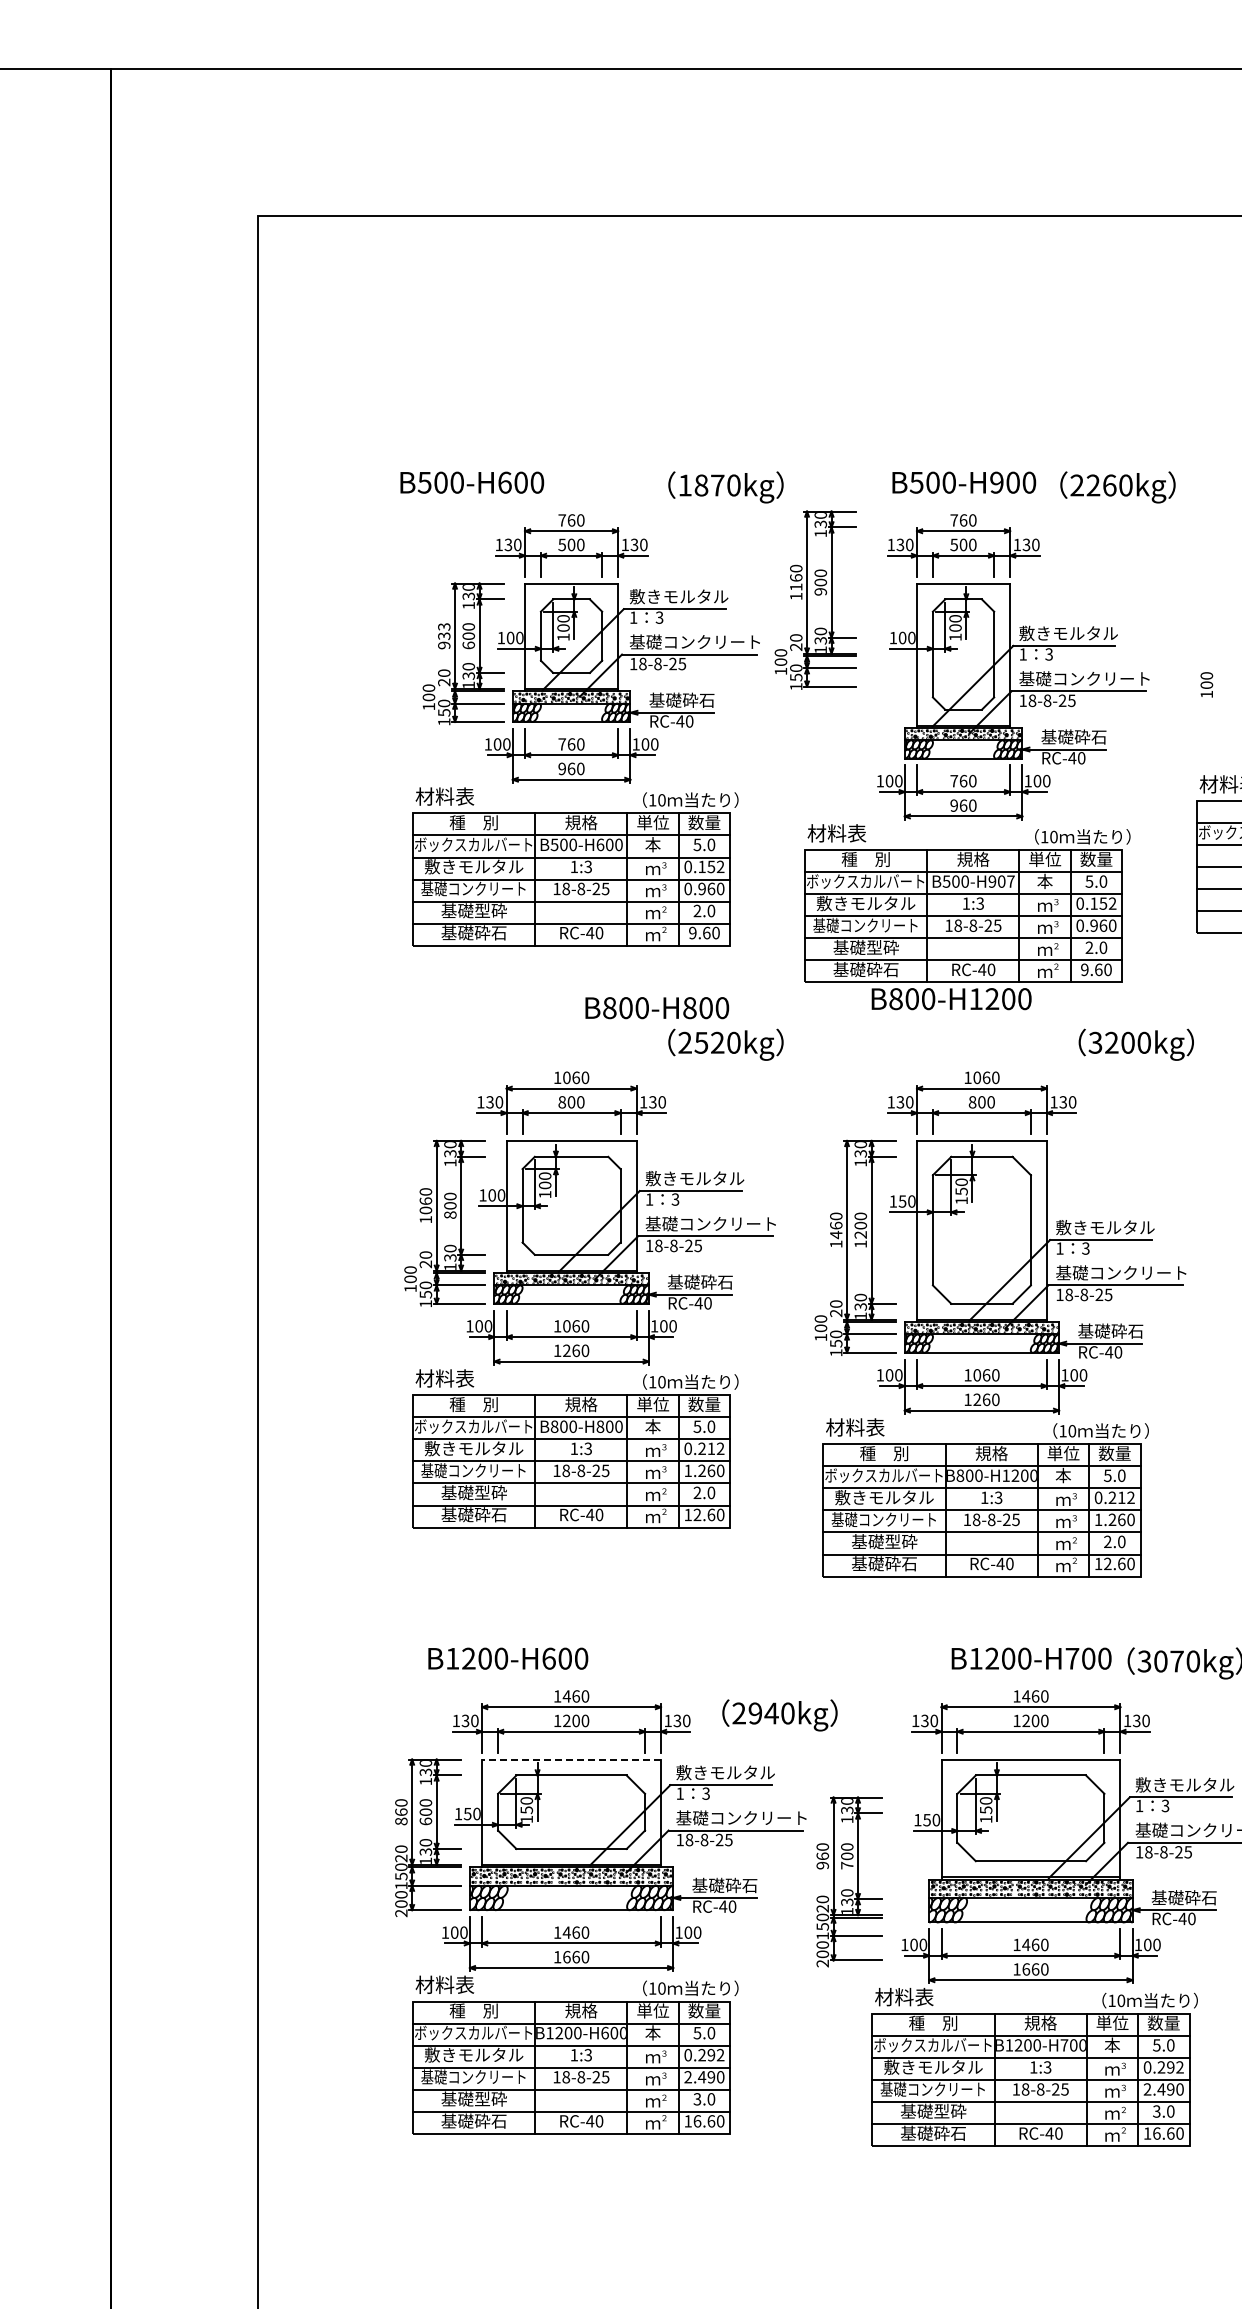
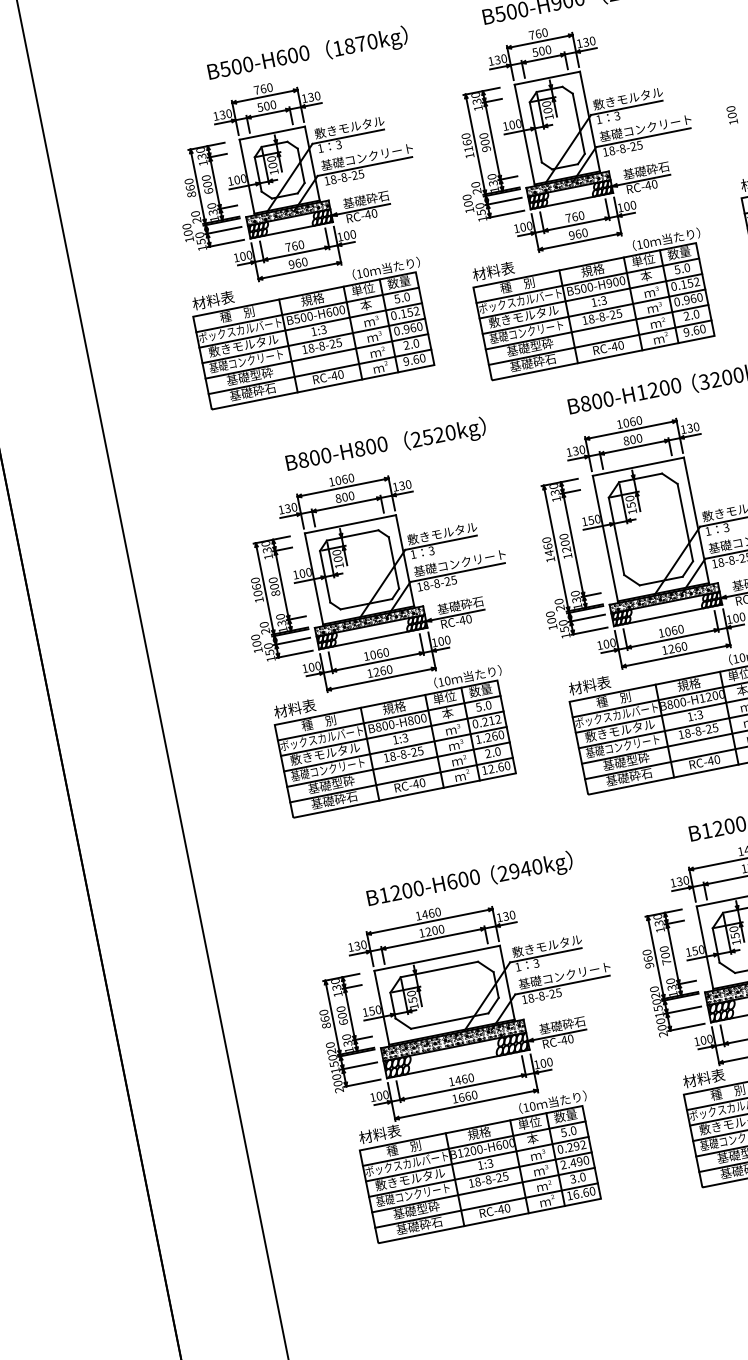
text: (472, 482) -> (258, 62), moved
part: (815, 599) -> (483, 155), moved
text: (444, 636) -> (190, 188), 933 -> 860
text: (1010, 881) -> (622, 280), B500-H907 -> B500-H900
text: (951, 999) -> (624, 396), moved
text: (657, 1008) -> (337, 453), moved
text: (508, 1658) -> (423, 887), moved
text: (779, 1715) -> (531, 869), moved
line: (571, 1759) -> (437, 958), dashed -> solid
part: (849, 1881) -> (670, 972), moved

